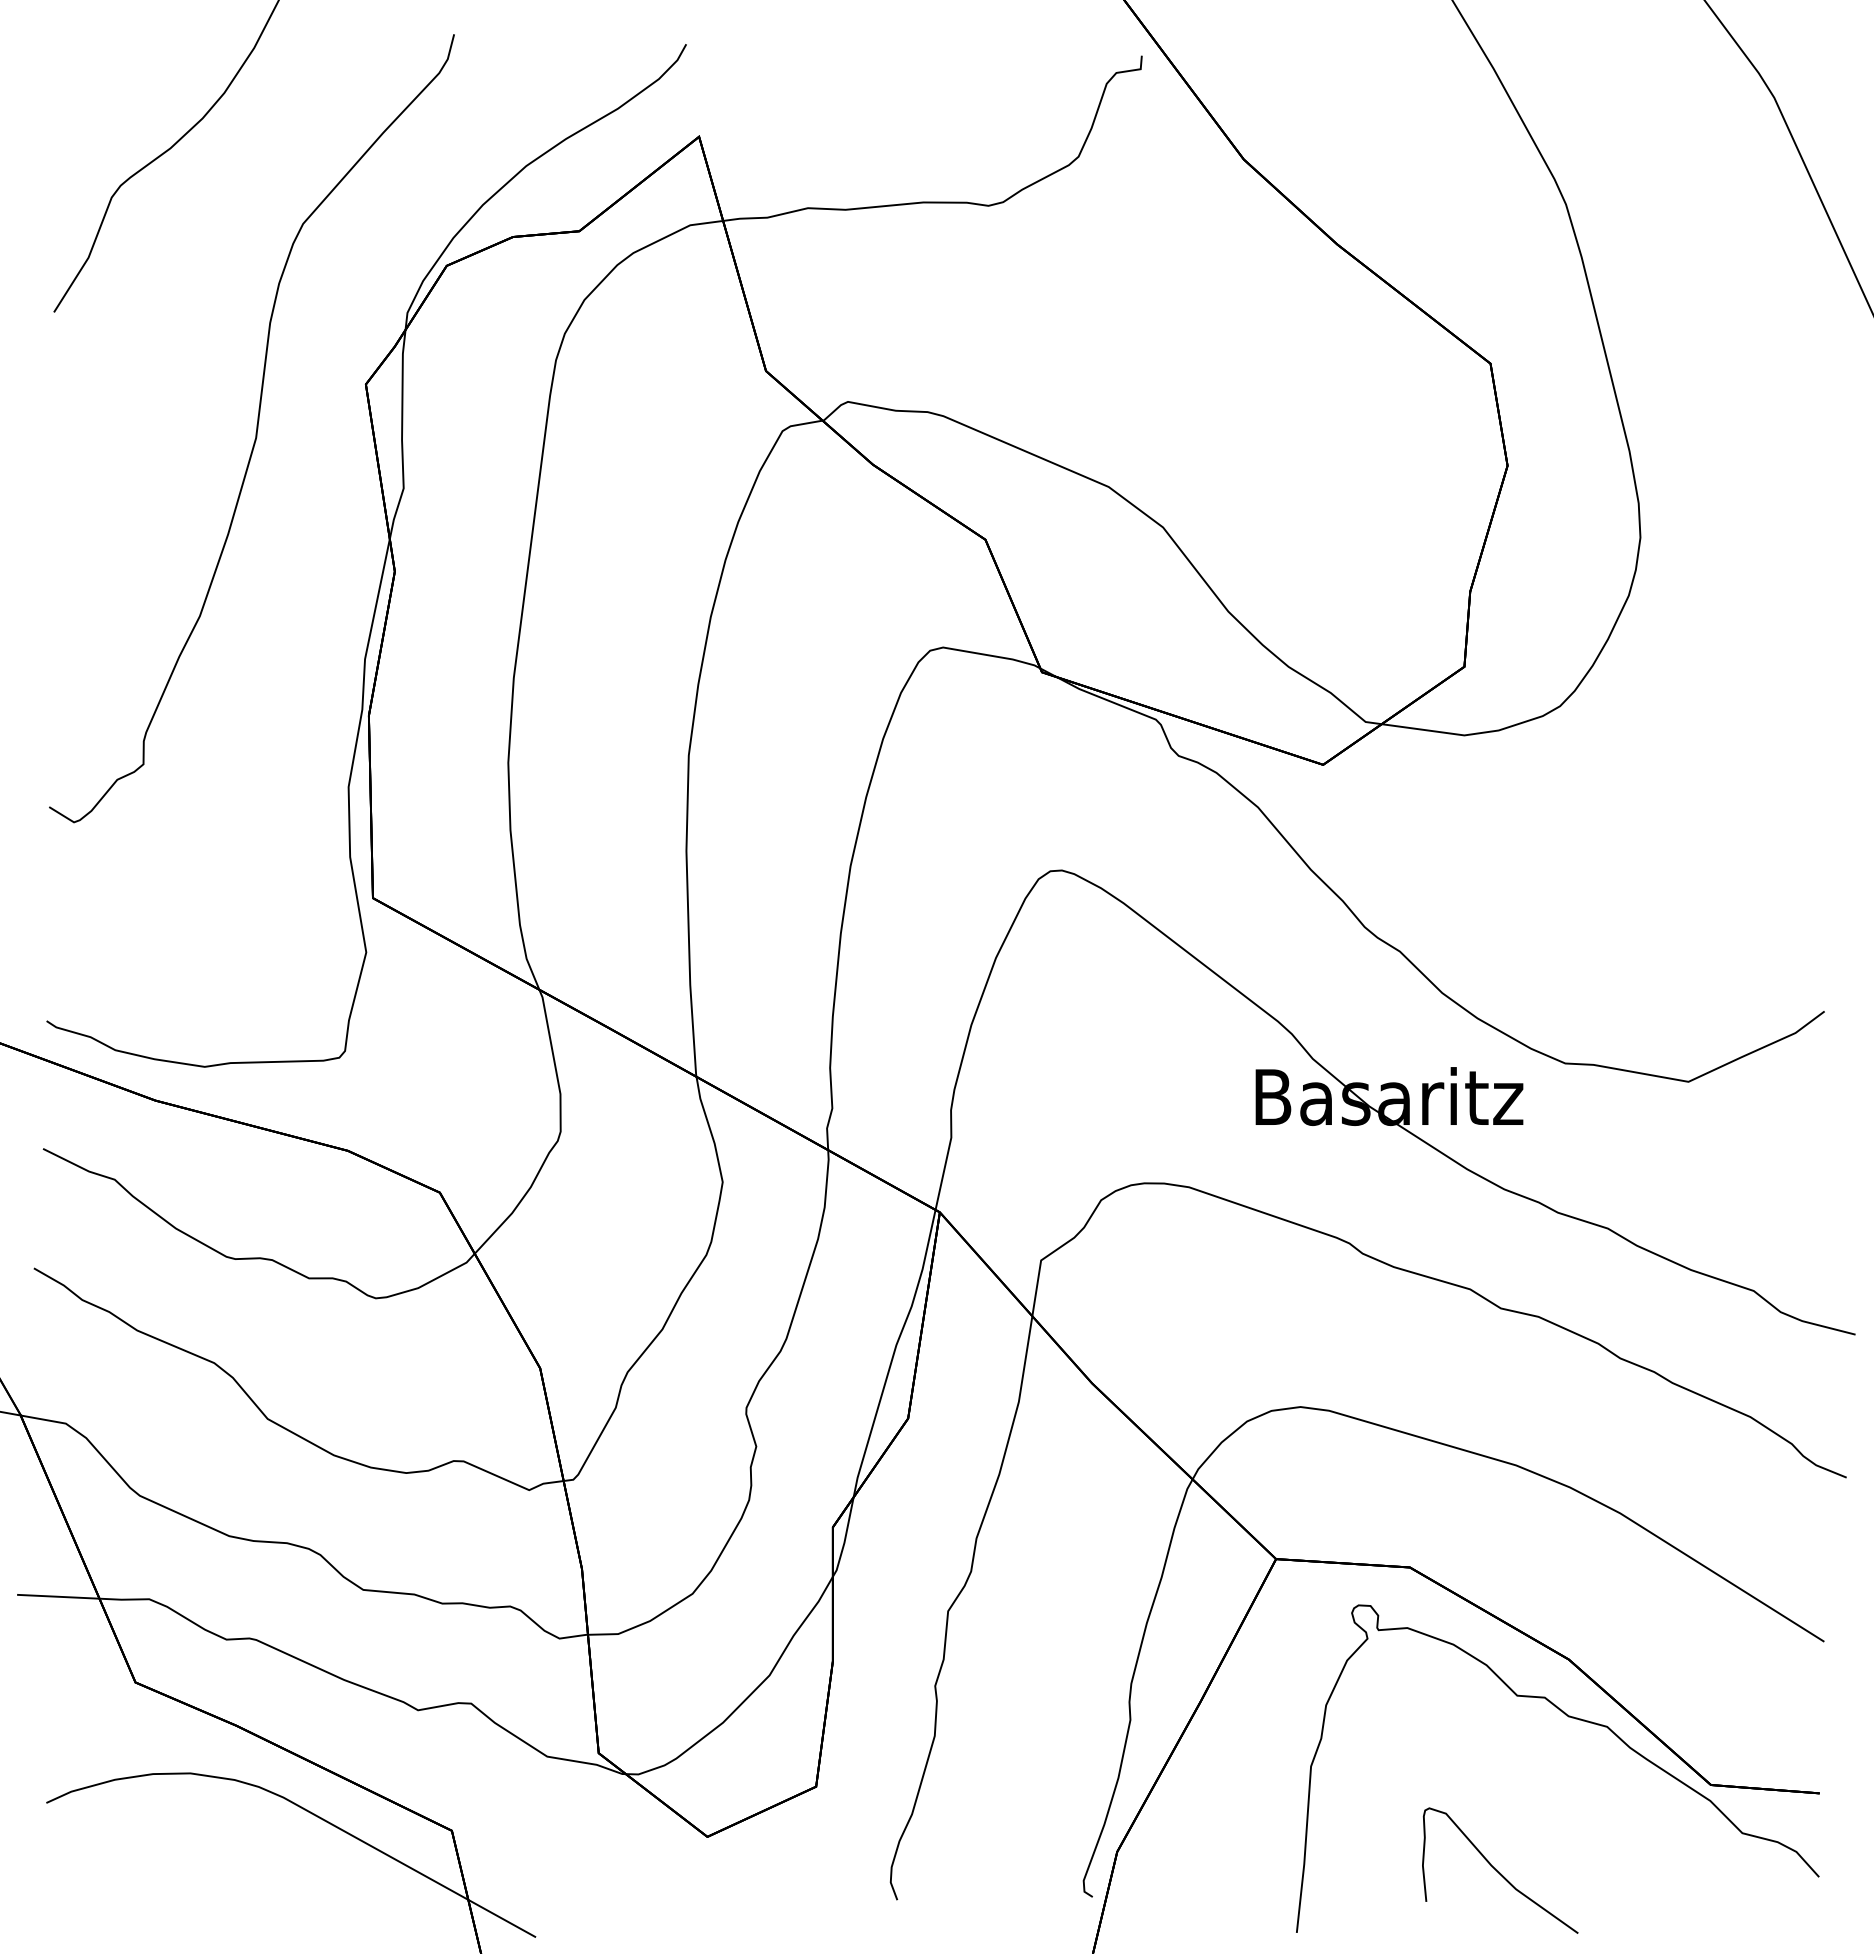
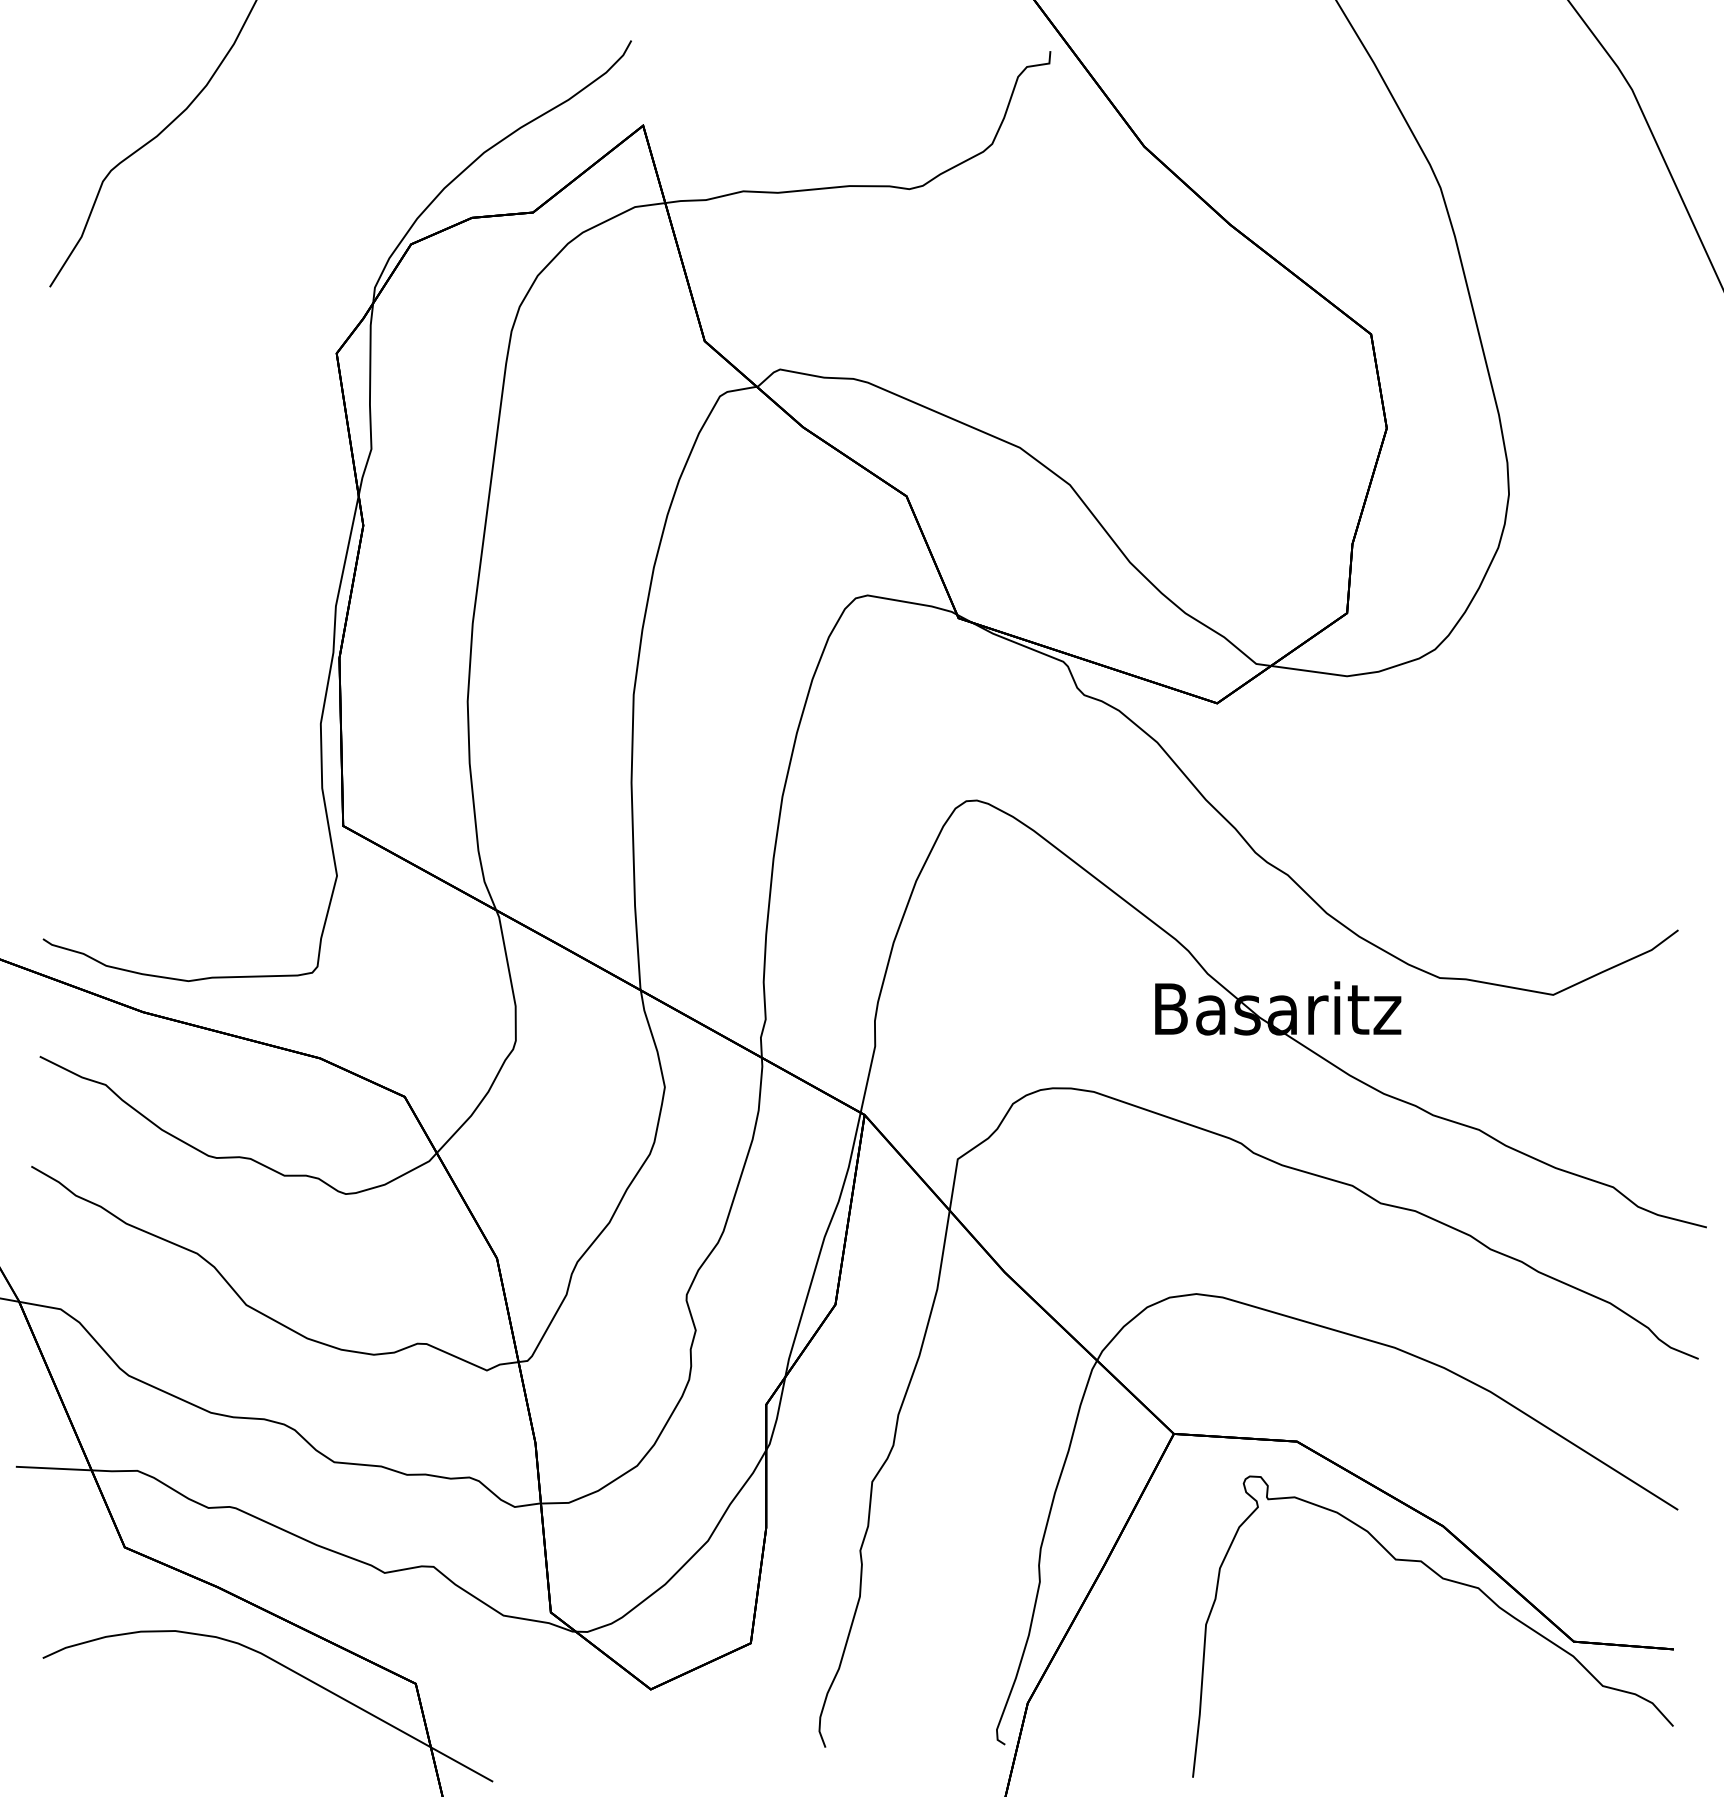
curve: (256, 428) -> (236, 393), removed
curve: (1499, 1871) -> (1379, 1721), removed

